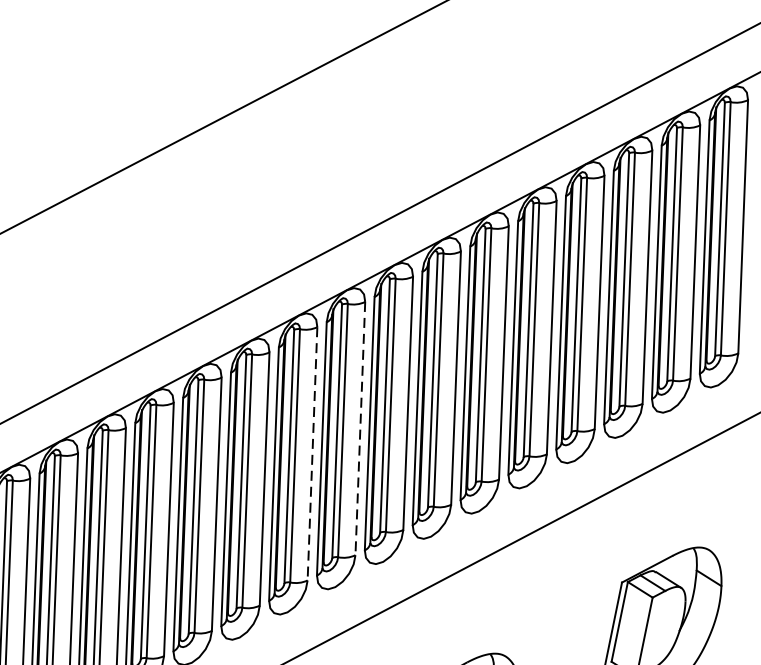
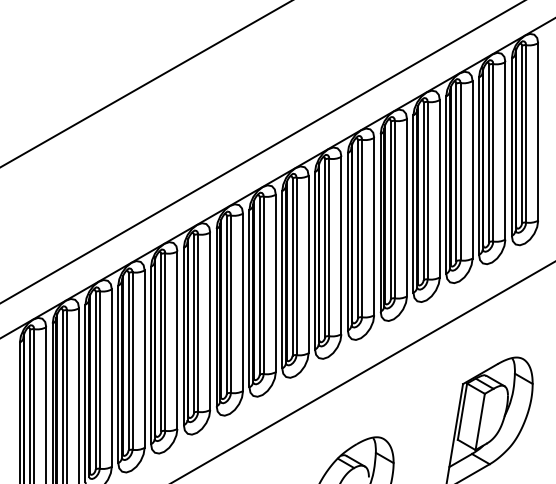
line: (359, 428) -> (275, 283), dashed -> solid
line: (313, 453) -> (243, 302), dashed -> solid

